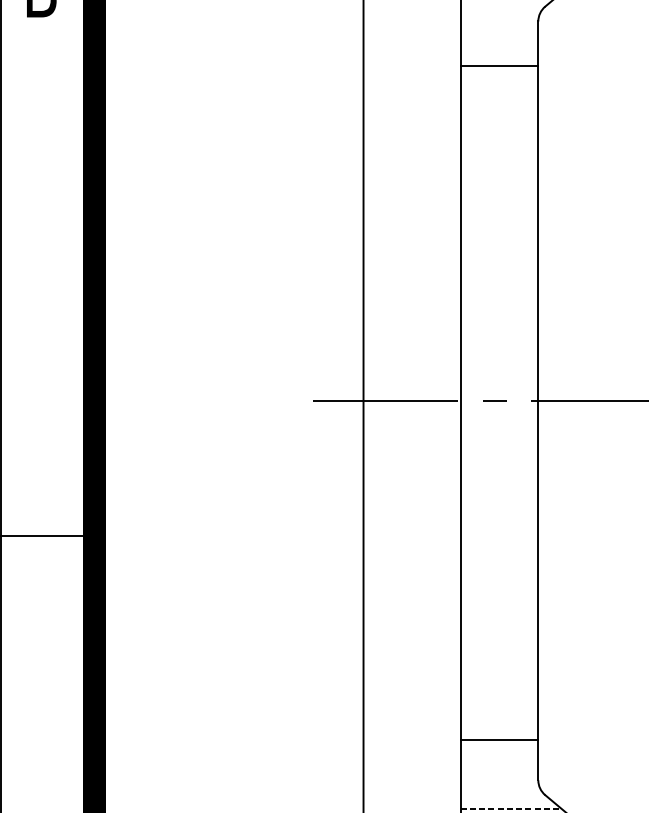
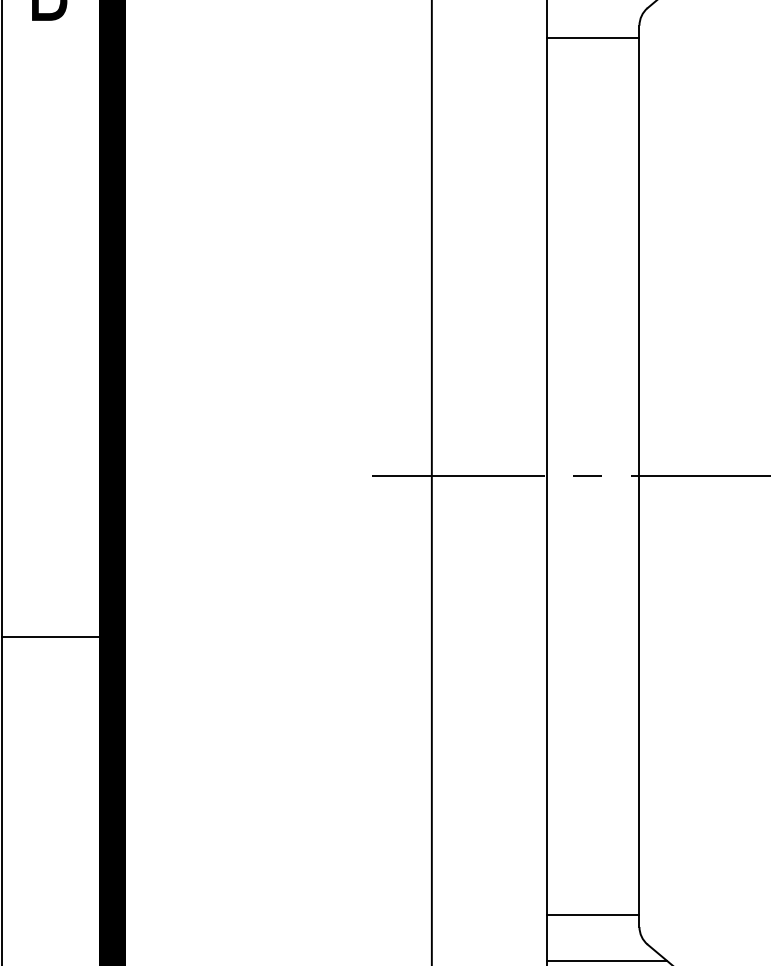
line: (499, 66) -> (593, 38), moved
line: (499, 739) -> (593, 914), moved
line: (511, 808) -> (607, 960), dashed -> solid

